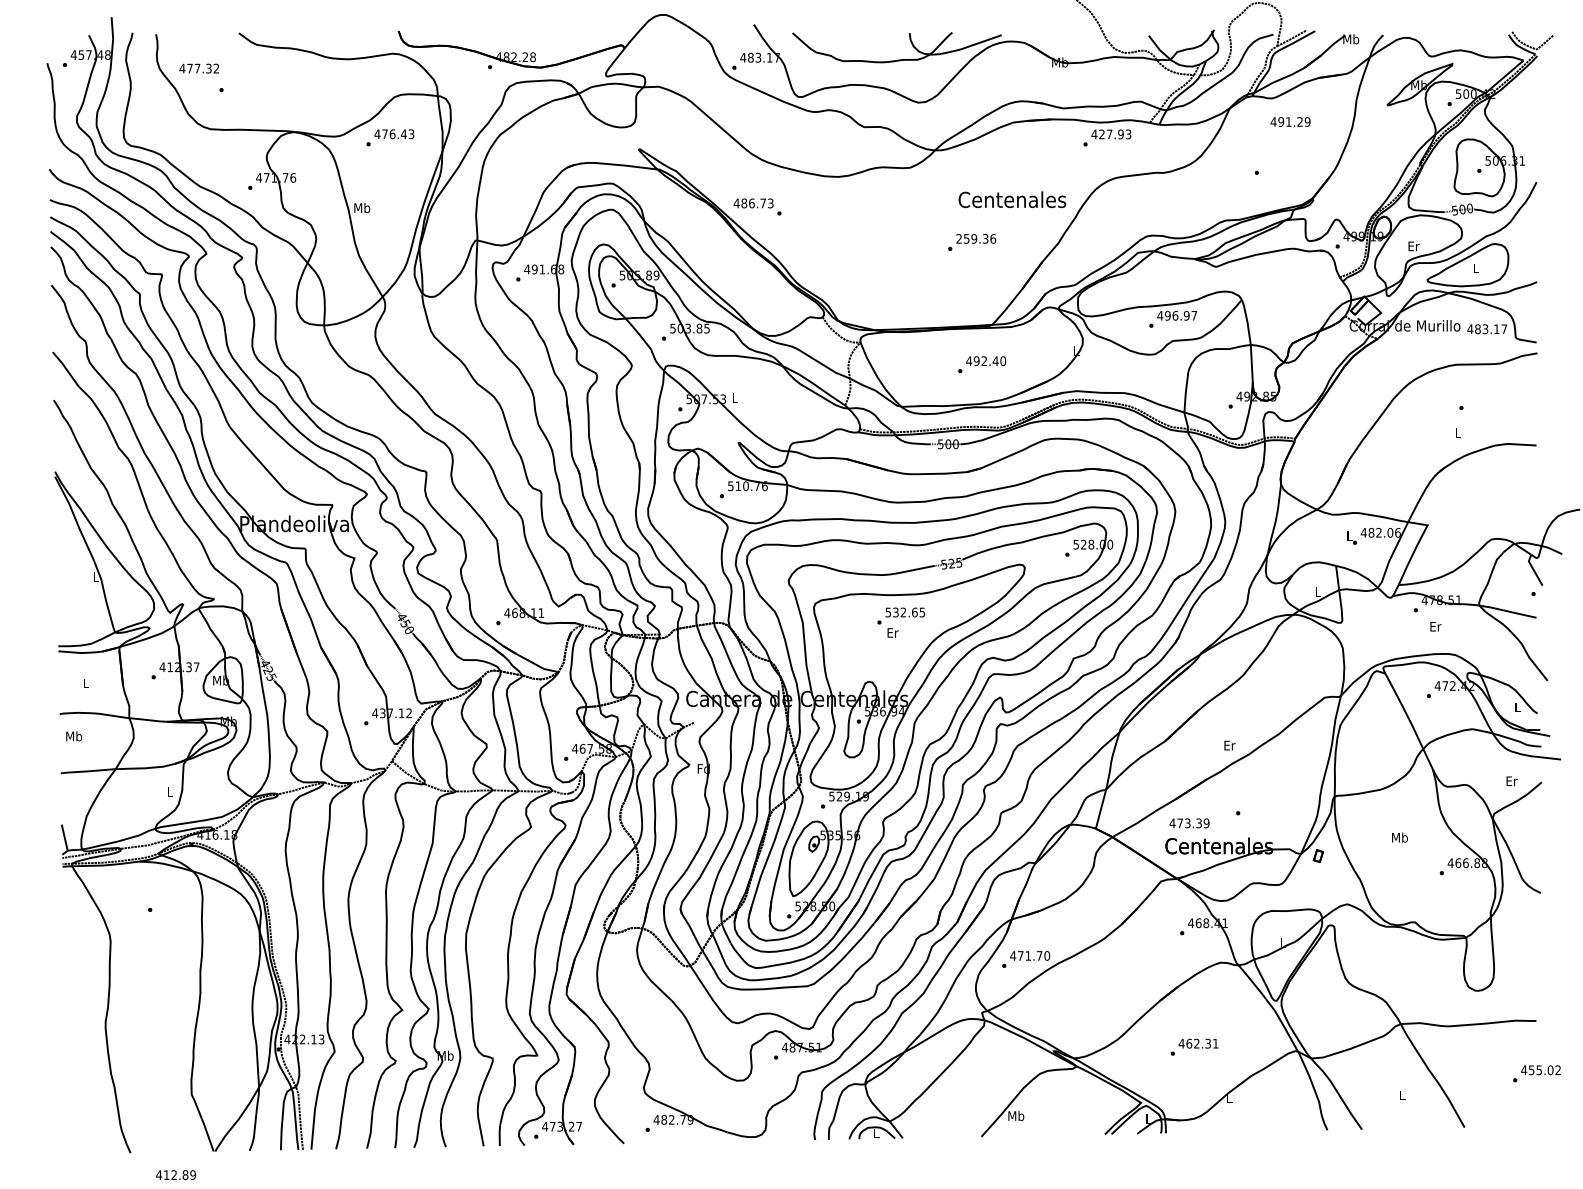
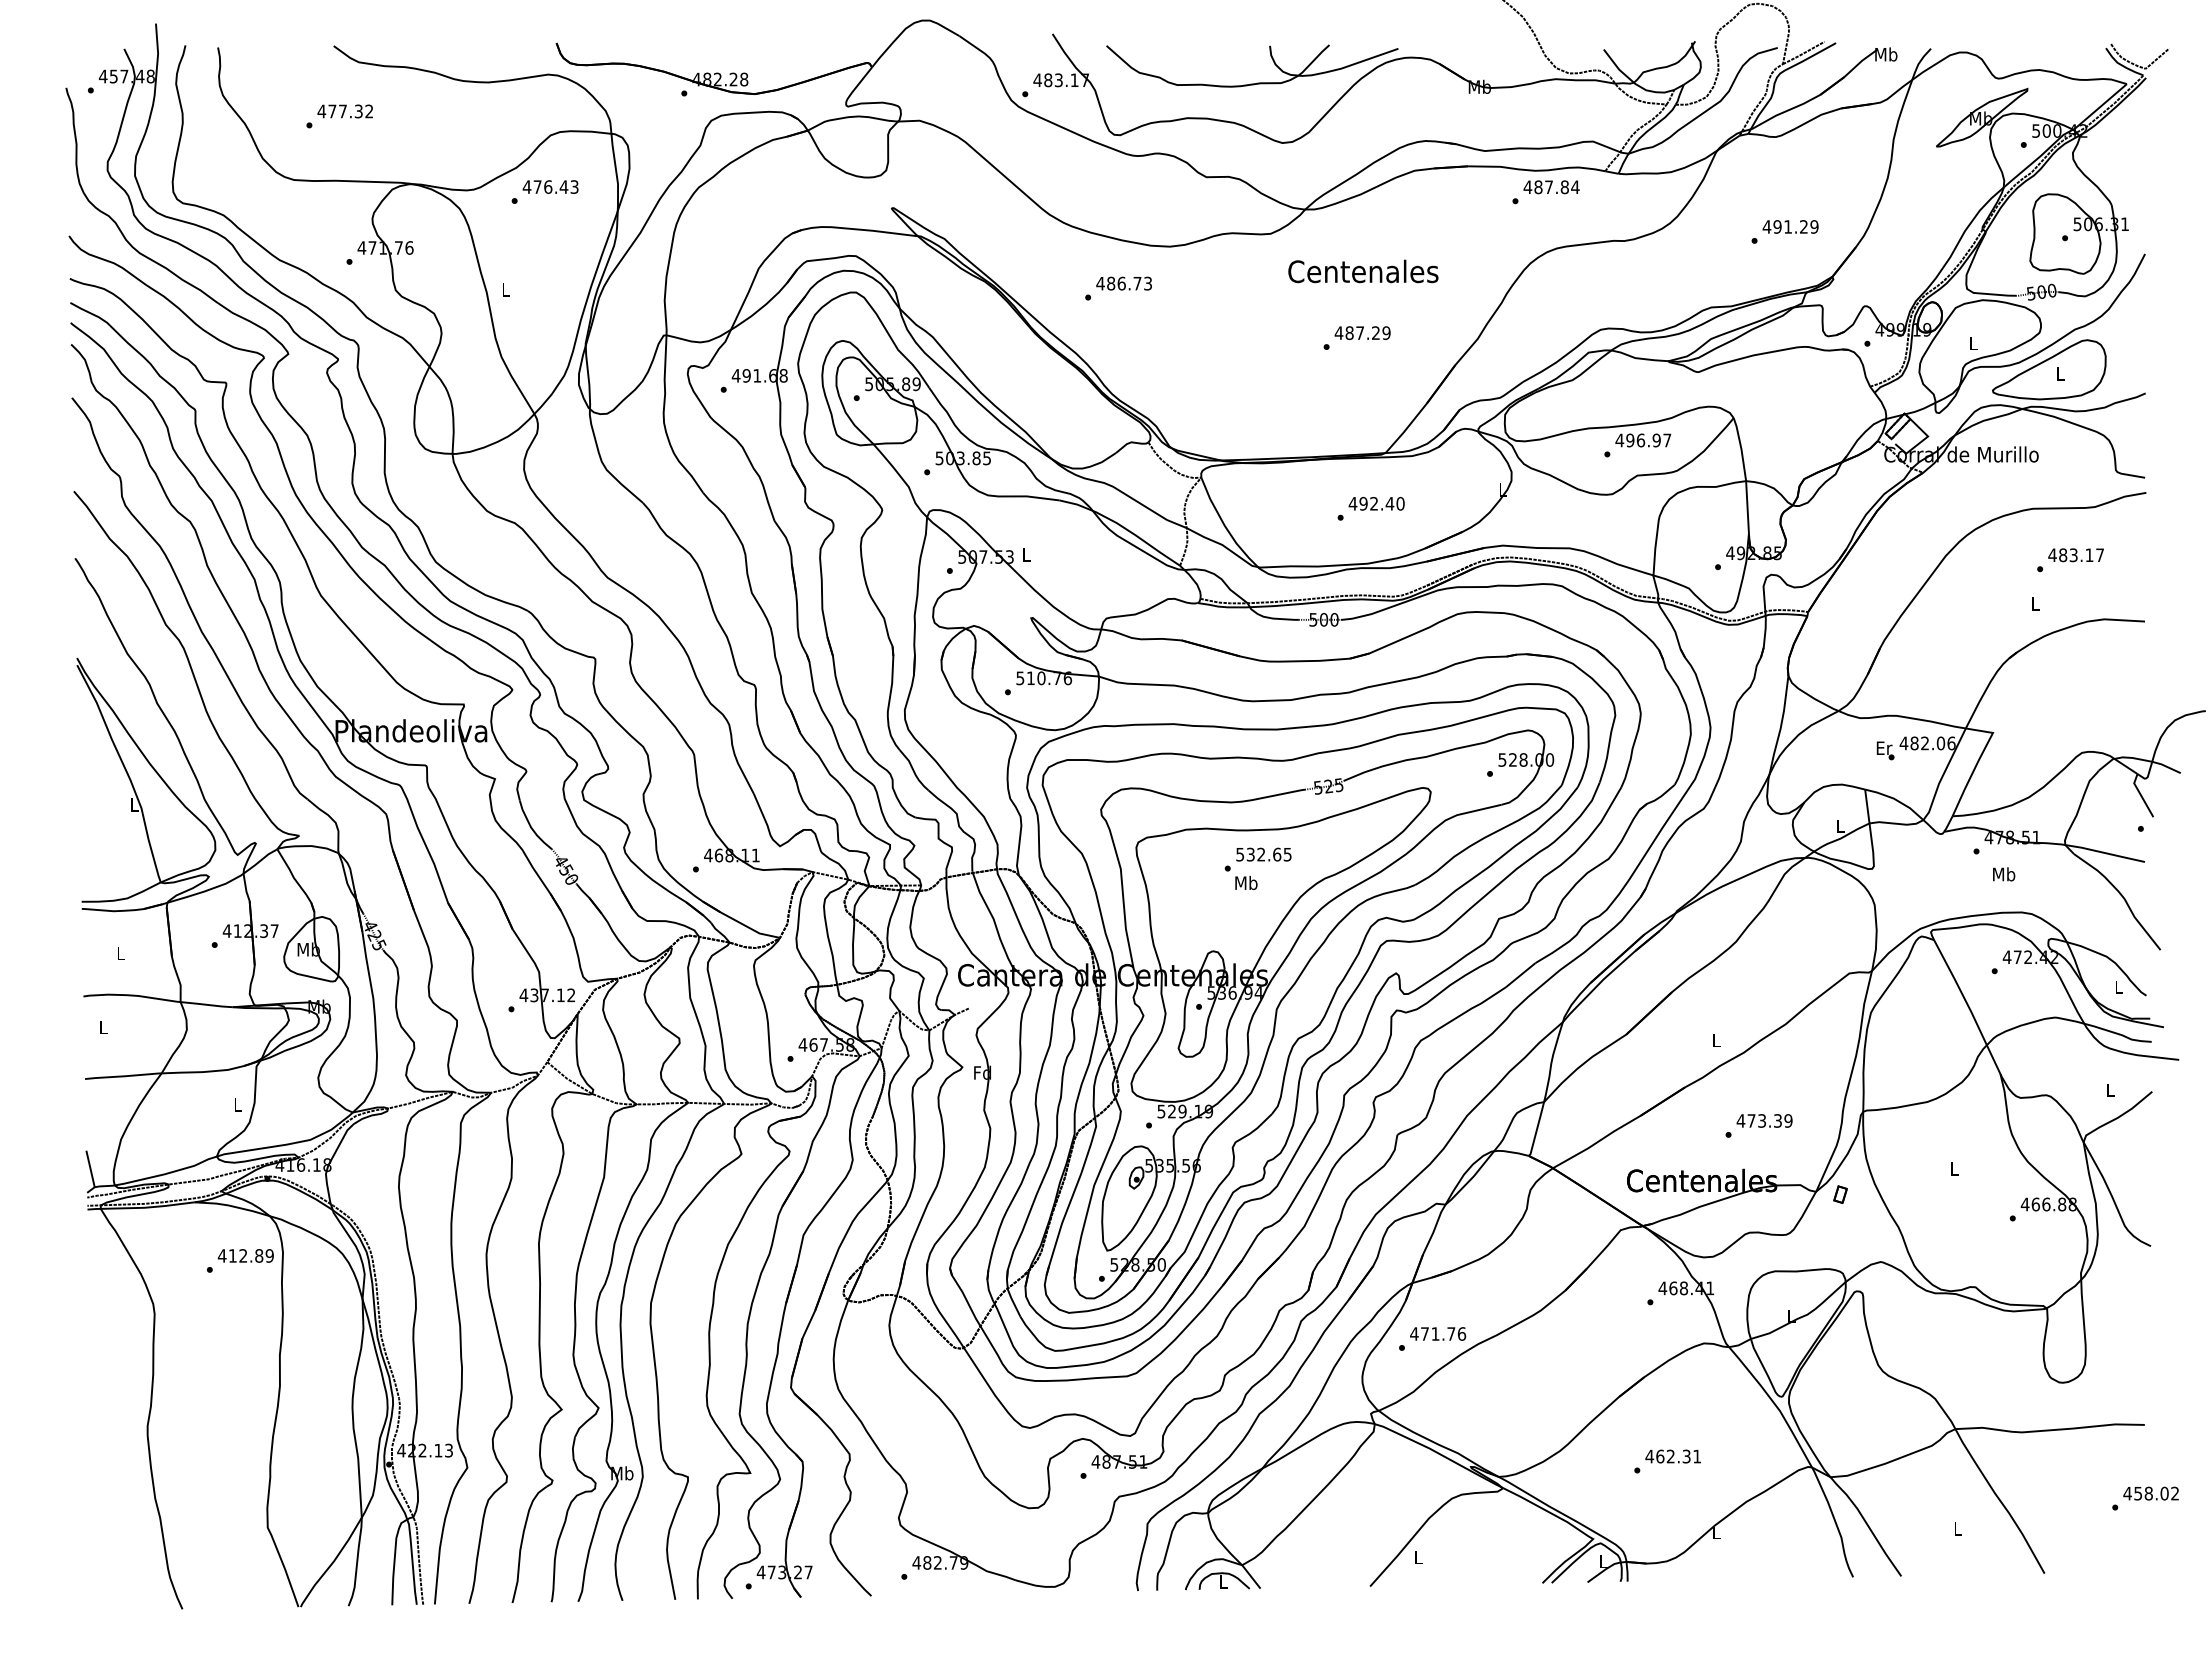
text: (198, 68) -> (344, 111), moved
text: (1290, 121) -> (1790, 226), moved
text: (1114, 134) -> (1556, 187), 427.93 -> 487.84
text: (1012, 199) -> (1363, 271), moved
text: (753, 203) -> (1123, 283), moved
text: (362, 207) -> (505, 289), Mb -> L
text: (975, 239) -> (1362, 333), 259.36 -> 487.29
text: (1413, 246) -> (1973, 343), Er -> L
text: (1486, 329) -> (2075, 555), moved
text: (1349, 535) -> (1884, 747), L -> Er
text: (1435, 626) -> (2004, 874), Er -> Mb
text: (892, 632) -> (1246, 882), Er -> Mb
text: (74, 736) -> (103, 1027), Mb -> L
text: (1229, 745) -> (1716, 1040), Er -> L
text: (1511, 780) -> (2110, 1089), Er -> L
text: (1189, 823) -> (1764, 1120), moved
text: (1400, 837) -> (1954, 1168), Mb -> L
text: (1047, 955) -> (1462, 1333), 471.70 -> 471.76
text: (1539, 1070) -> (2148, 1493), 455.02 -> 458.02
text: (1016, 1116) -> (1418, 1557), Mb -> L
text: (175, 1174) -> (245, 1255), moved

